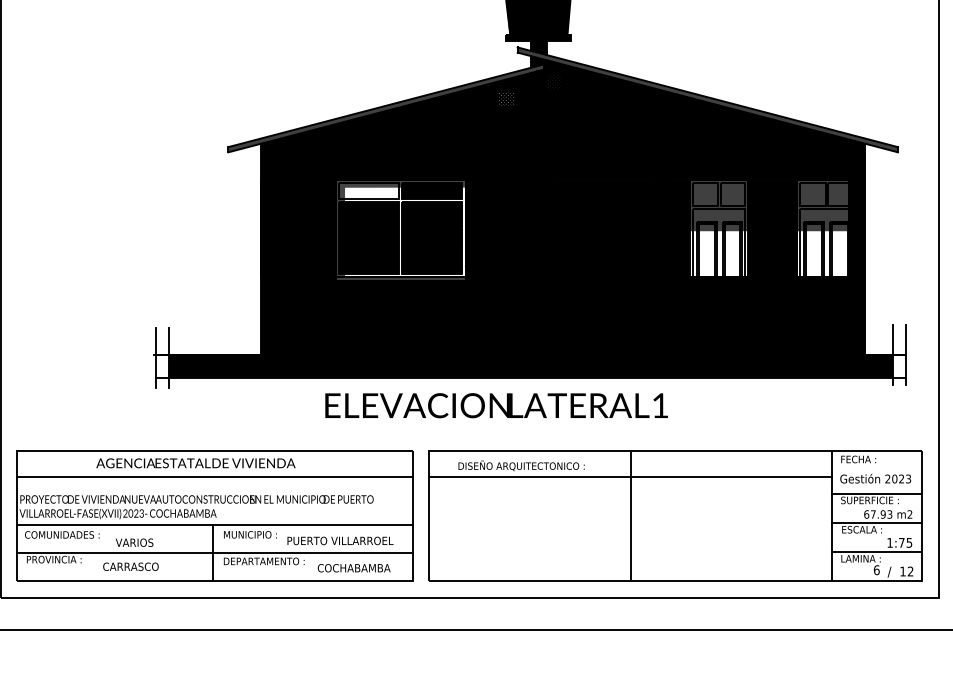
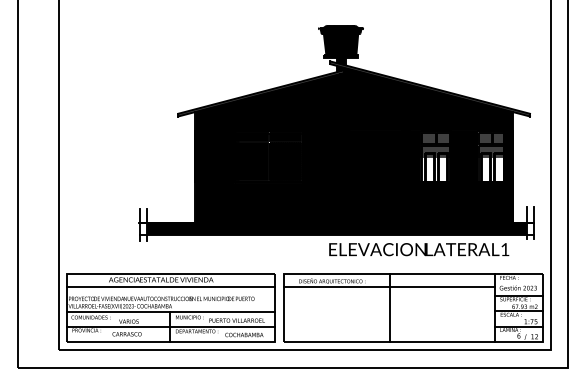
fill: (367, 190) -> (251, 136), added
text: (497, 405) -> (419, 249), moved

